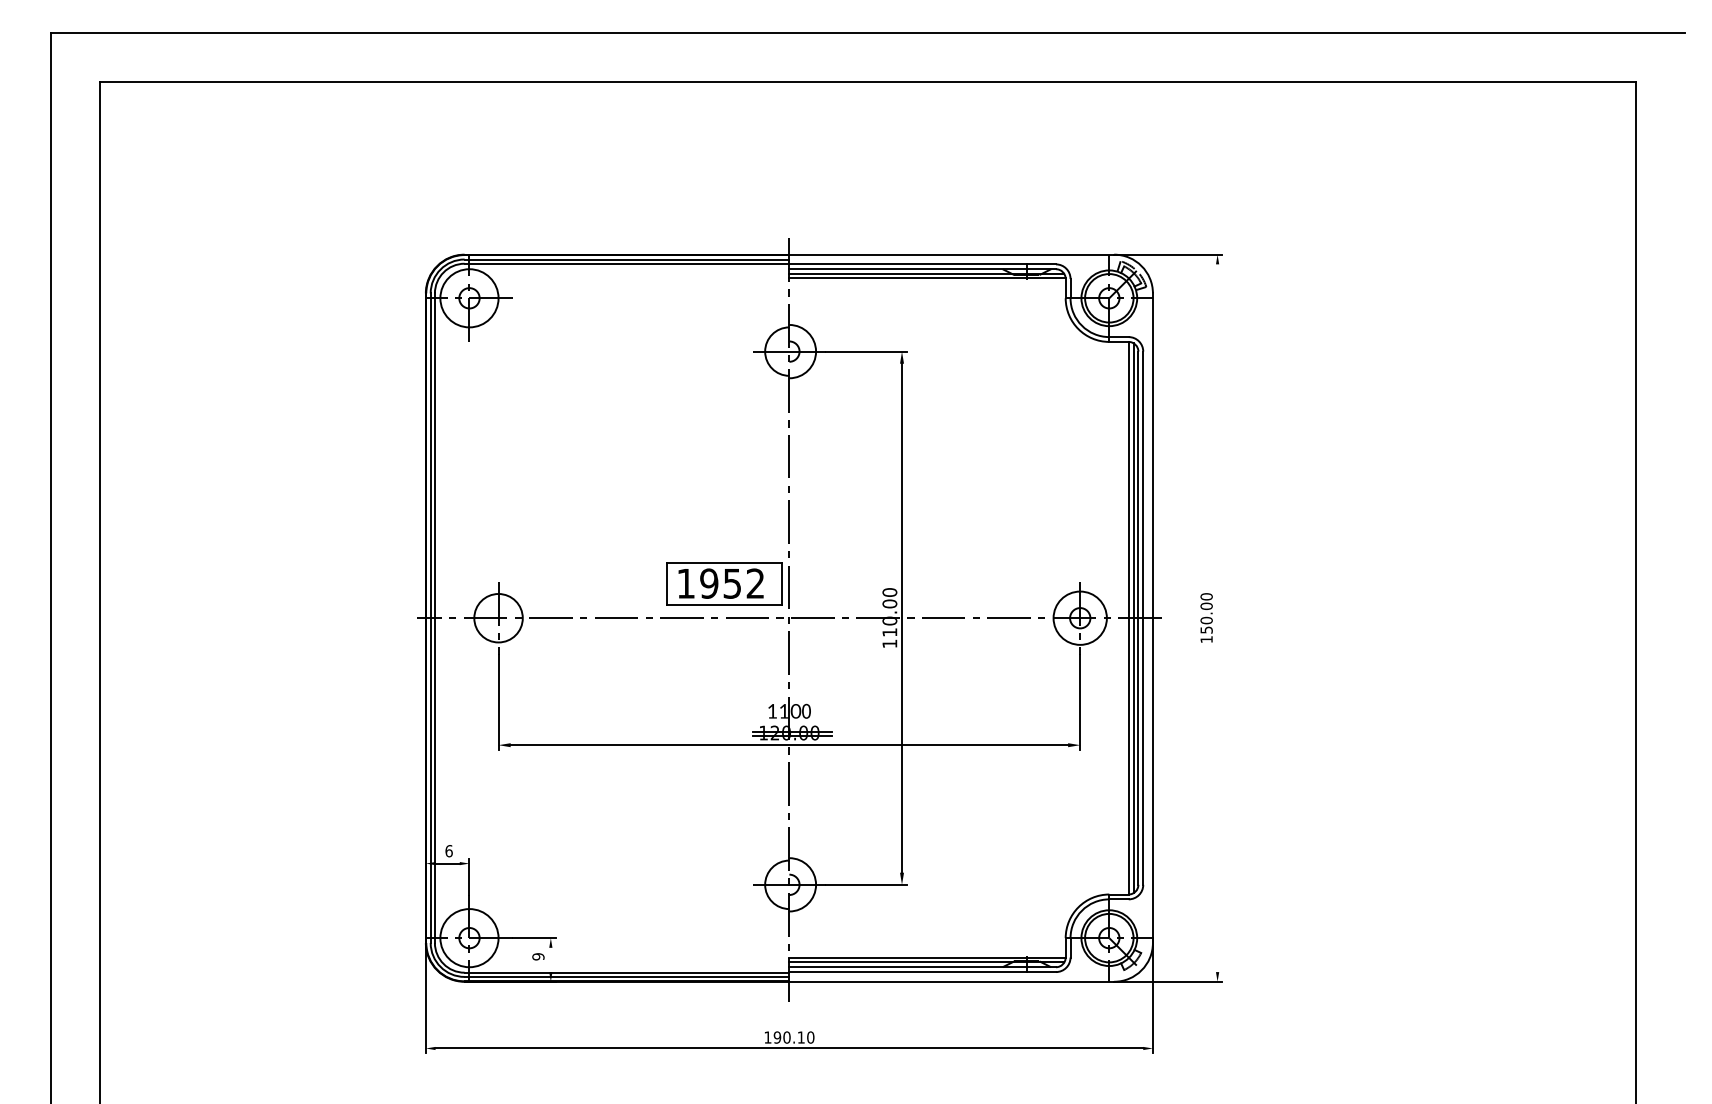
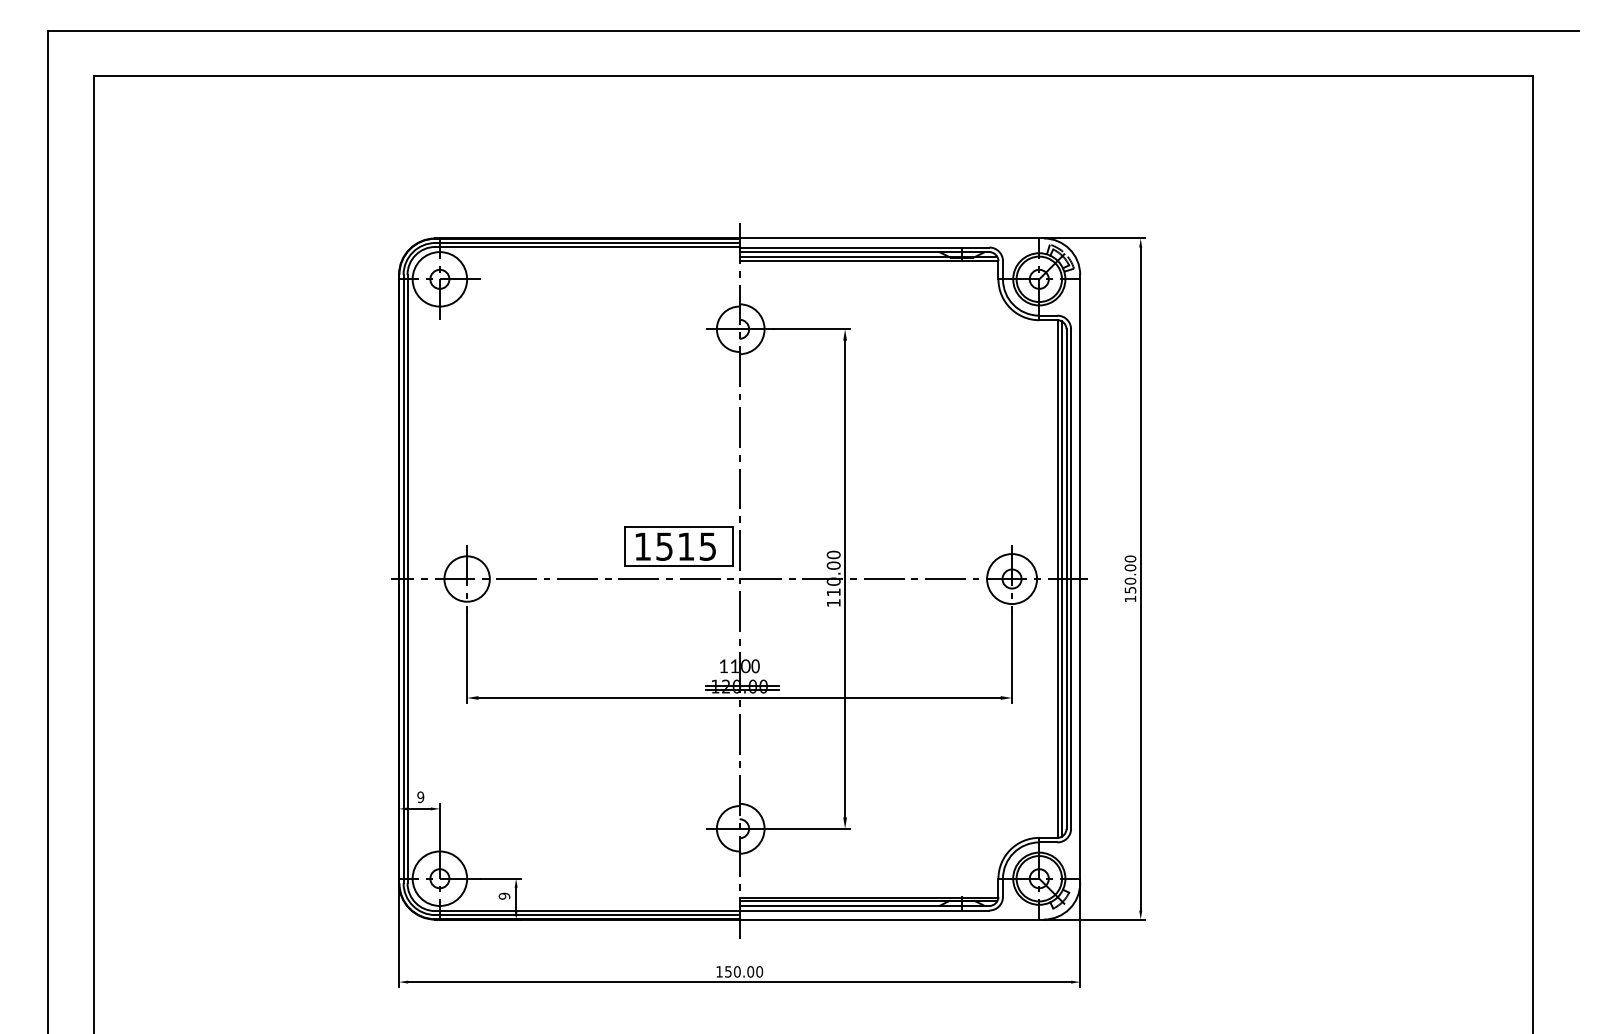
text: (732, 583) -> (686, 546), 1952 -> 1515
line: (1217, 618) -> (1140, 579), added
text: (448, 851) -> (420, 797), 6 -> 9
line: (550, 959) -> (515, 898), added
text: (788, 1037) -> (738, 971), 190.10 -> 150.00

